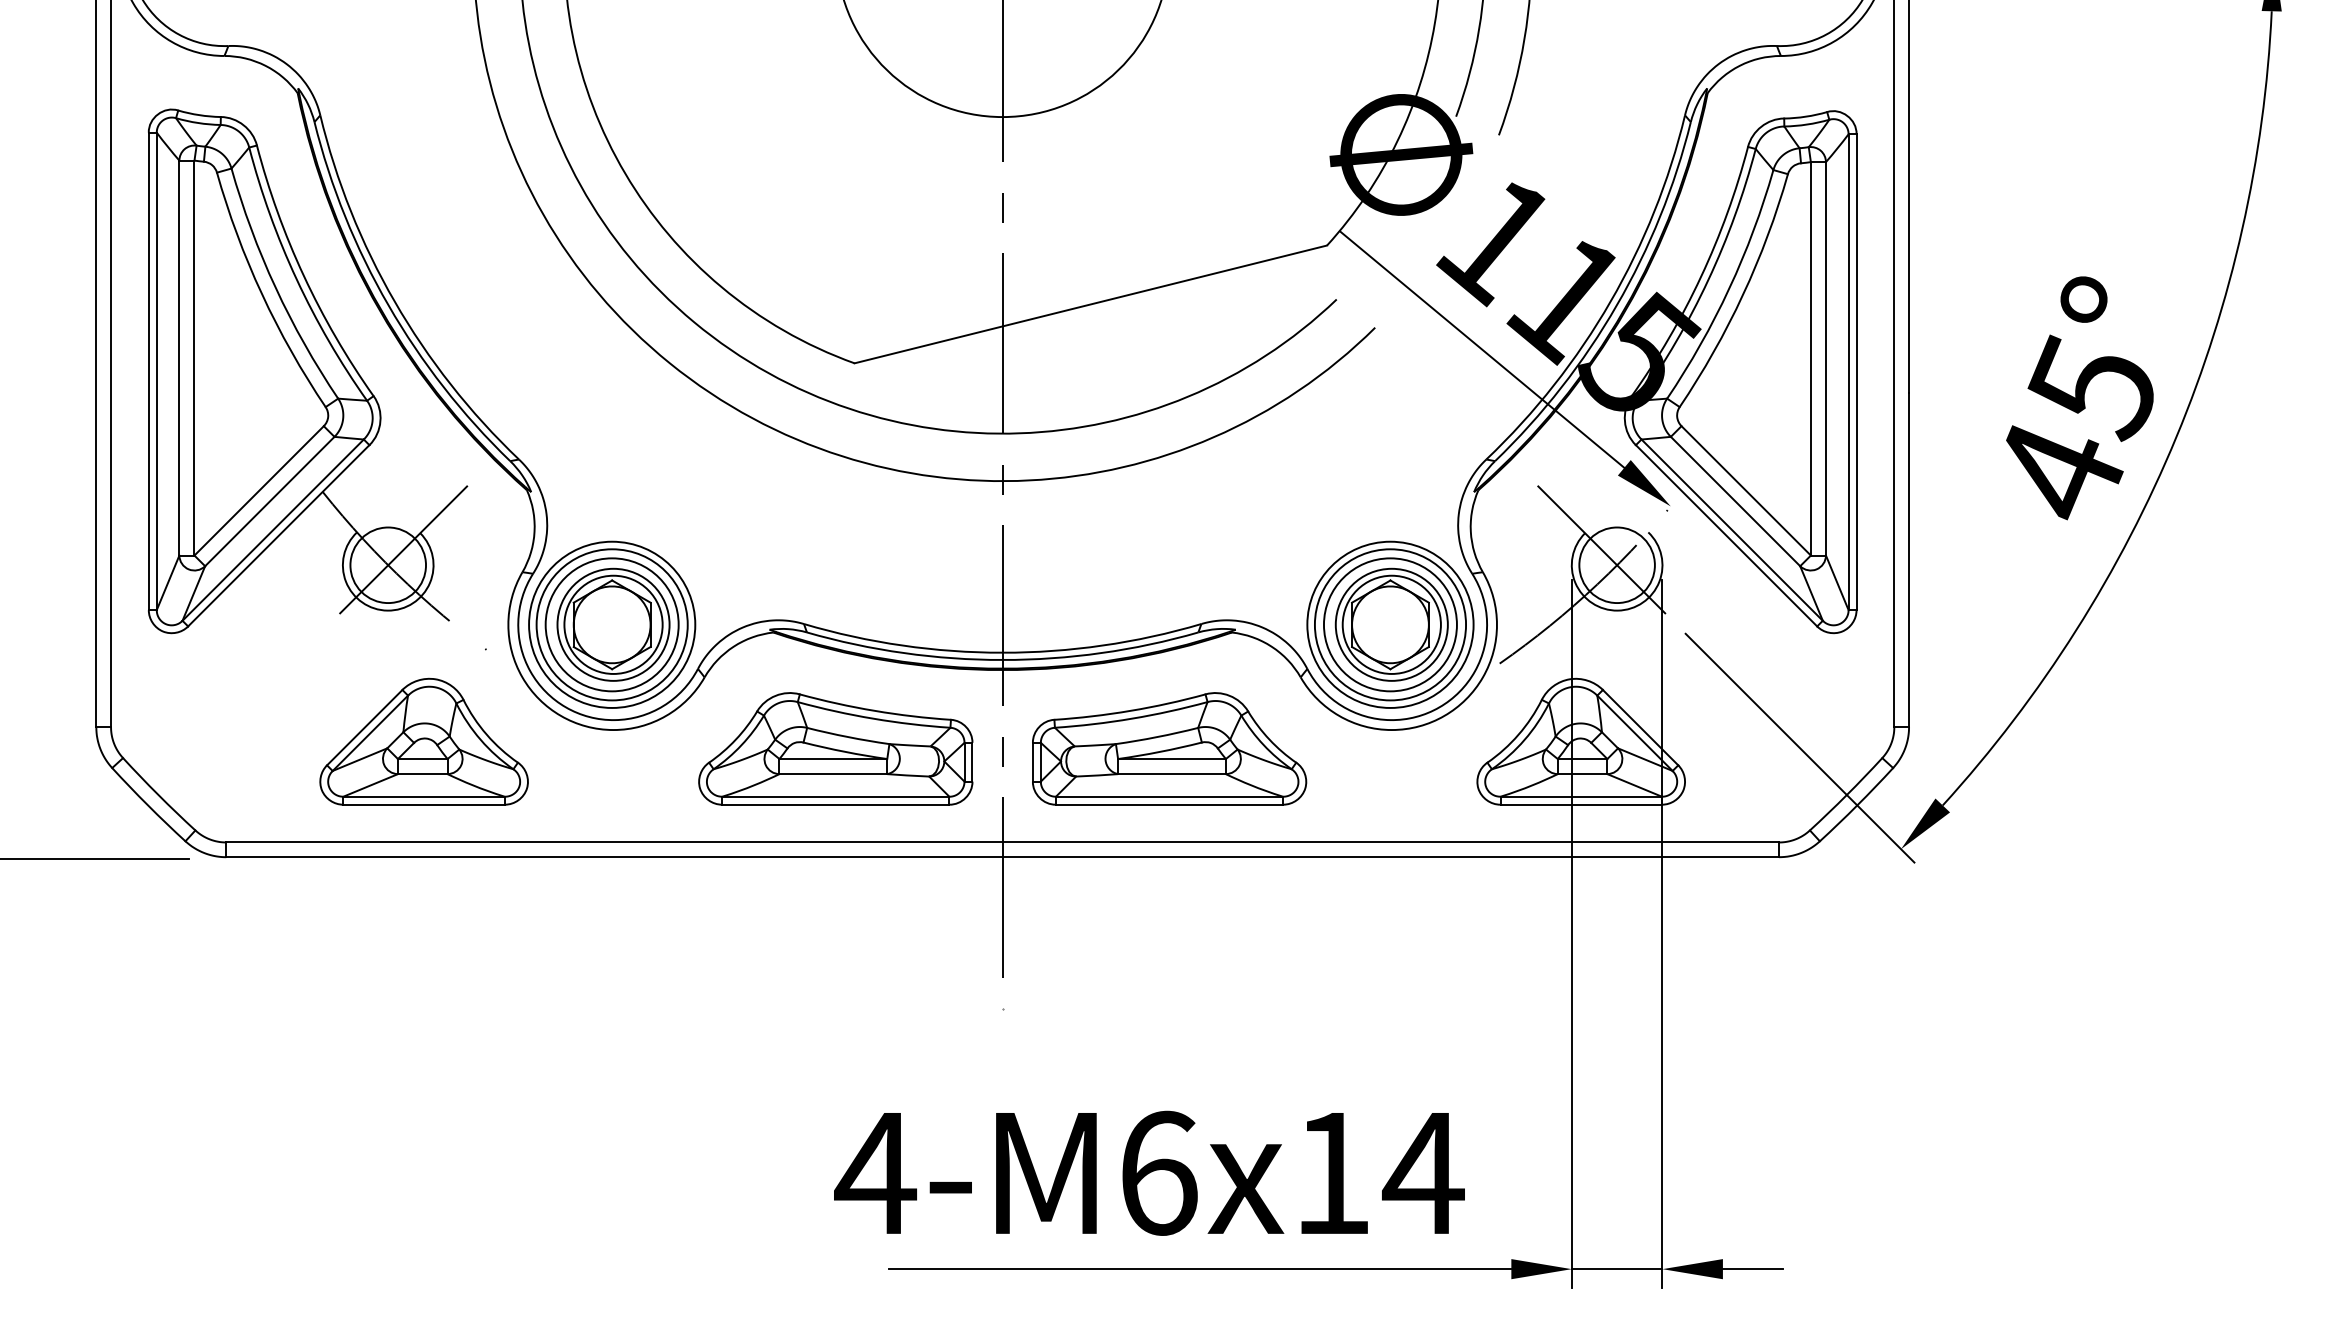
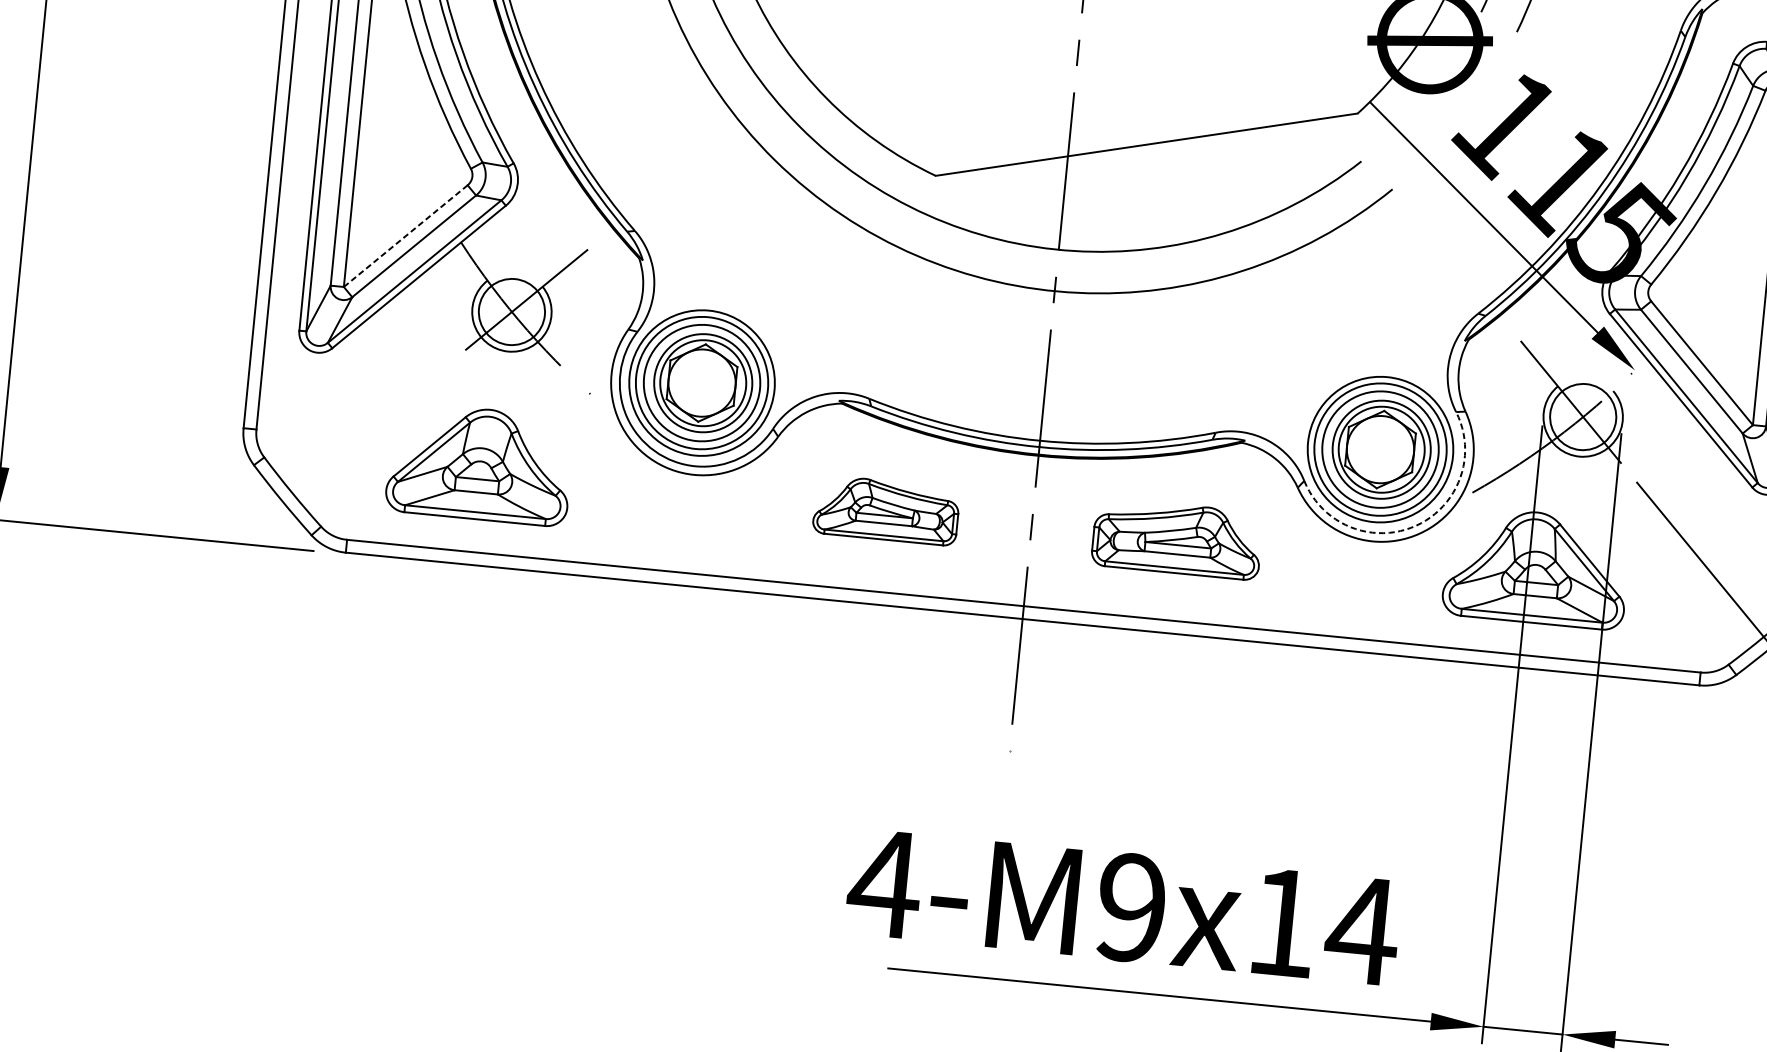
line: (259, 490) -> (406, 235), solid -> dashed
arc: (1439, 707) -> (1416, 525), solid -> dashed
part: (423, 741) -> (479, 463), moved
part: (835, 748) -> (886, 509), size x0.6
part: (1169, 748) -> (1177, 538), size x0.7
text: (1158, 1172) -> (1131, 907), 4-M6x14 -> 4-M9x14

